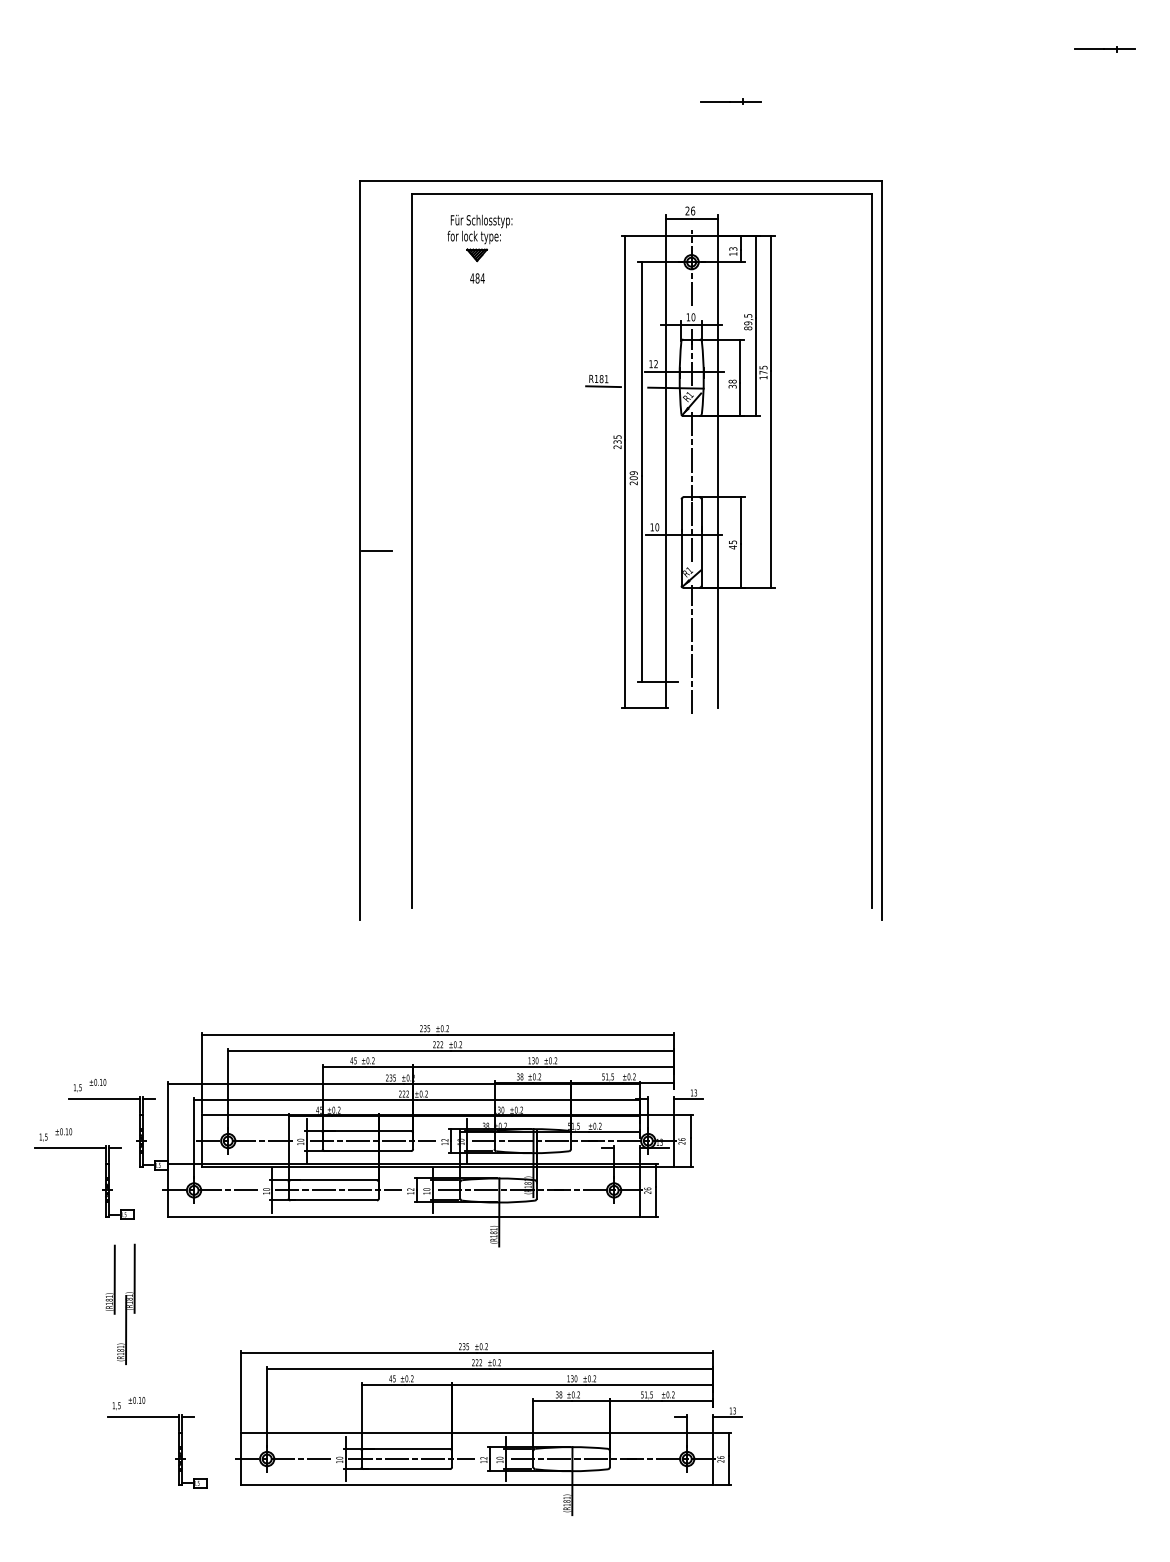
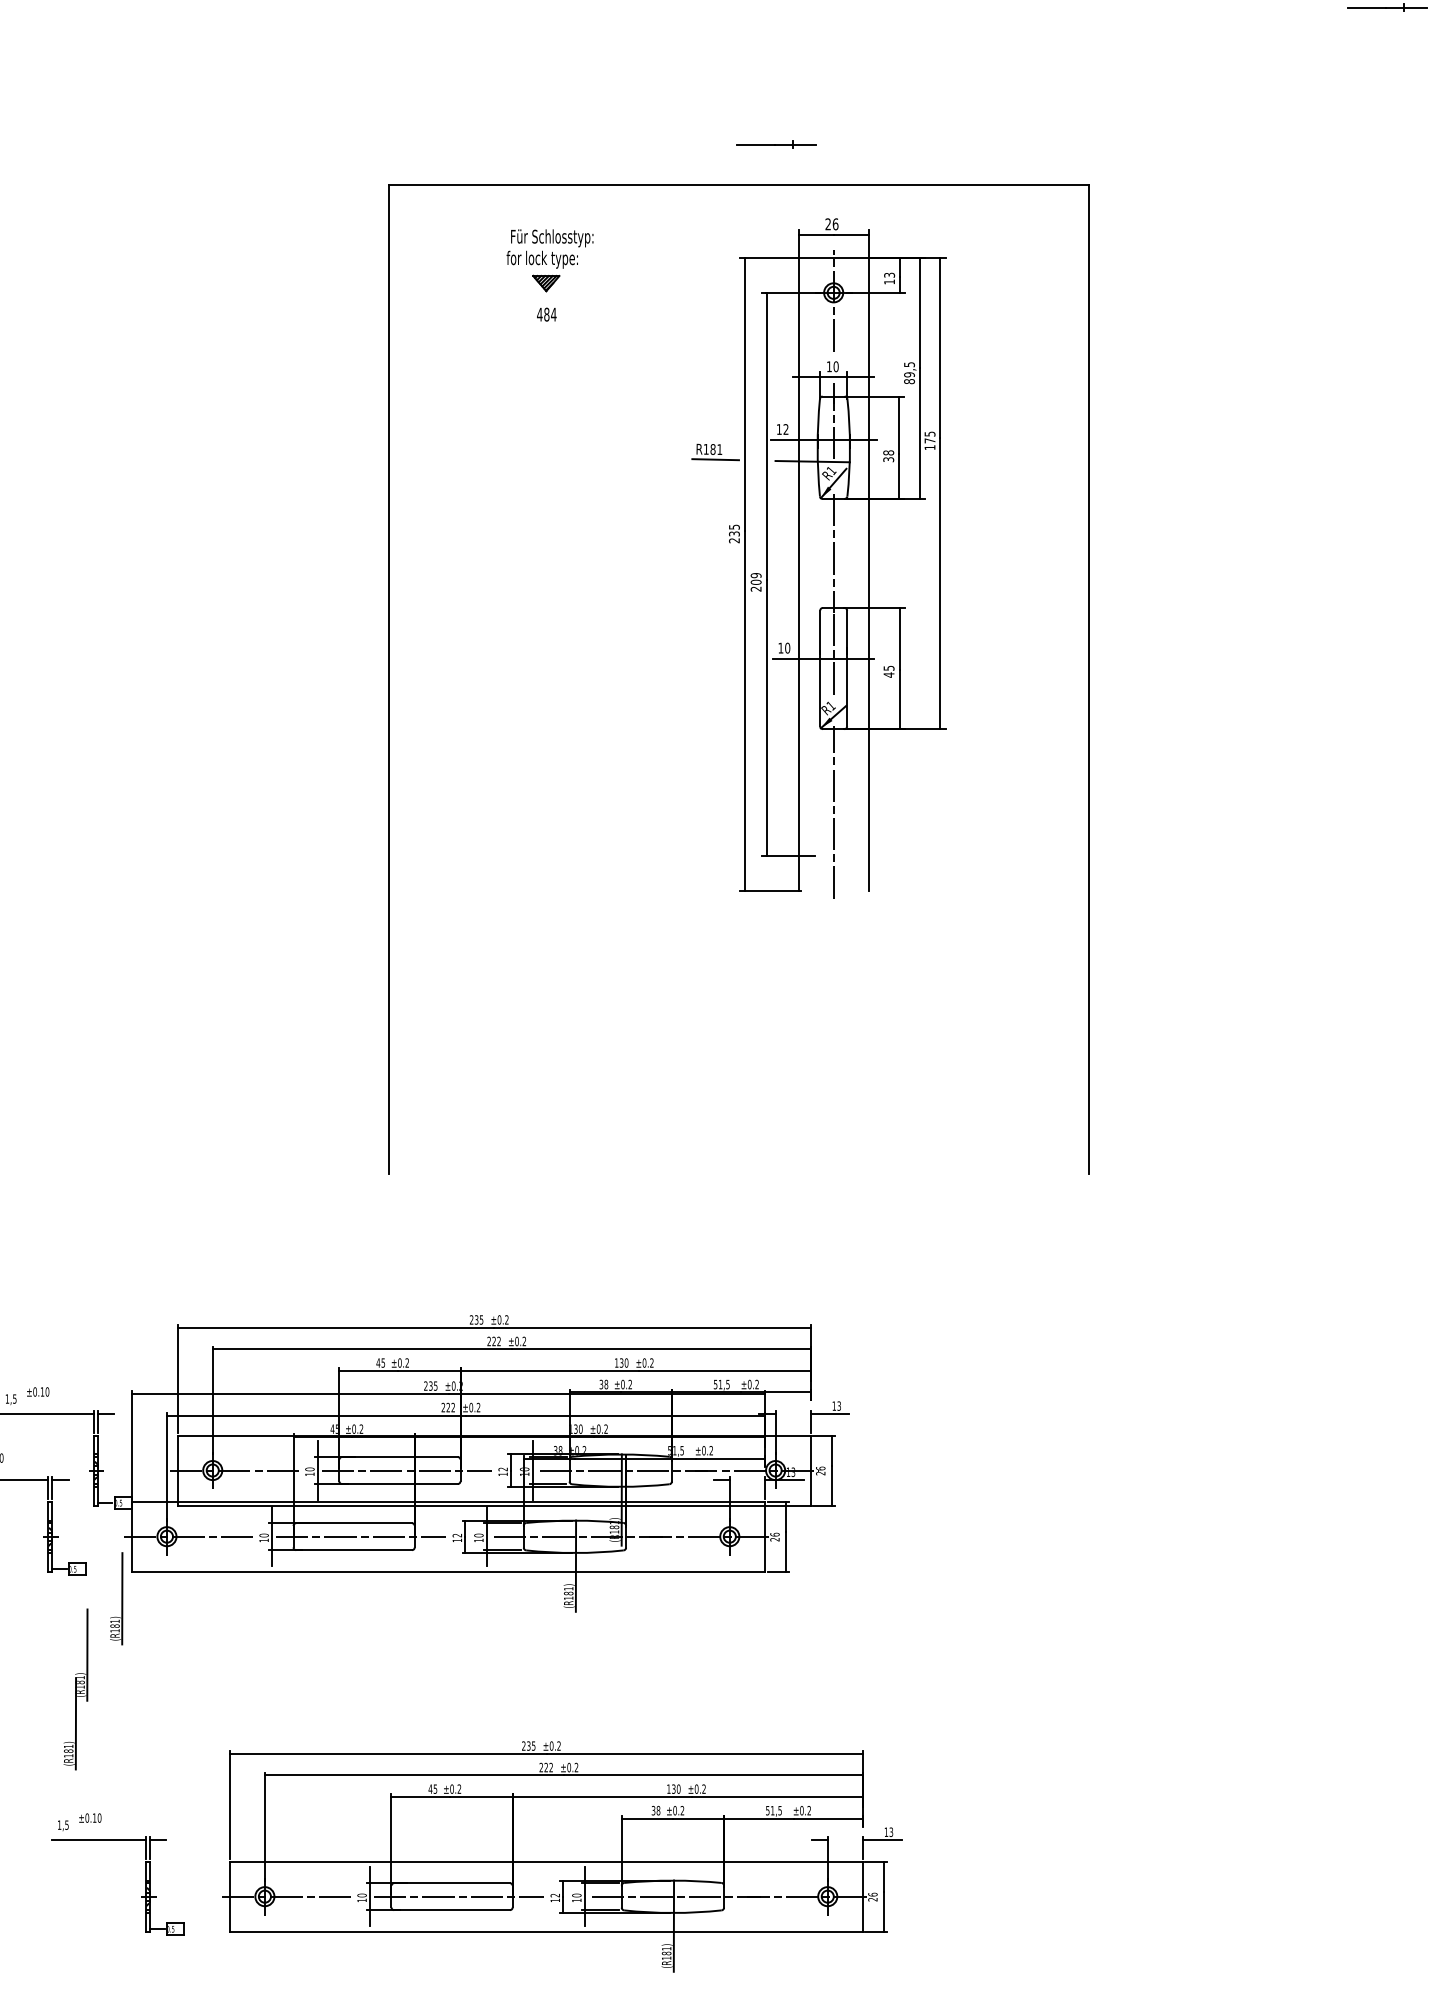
part: (730, 101) -> (775, 144), moved
part: (412, 550) -> (459, 679), removed
line: (376, 551) -> (411, 680), removed
part: (110, 1279) -> (116, 1598), moved

